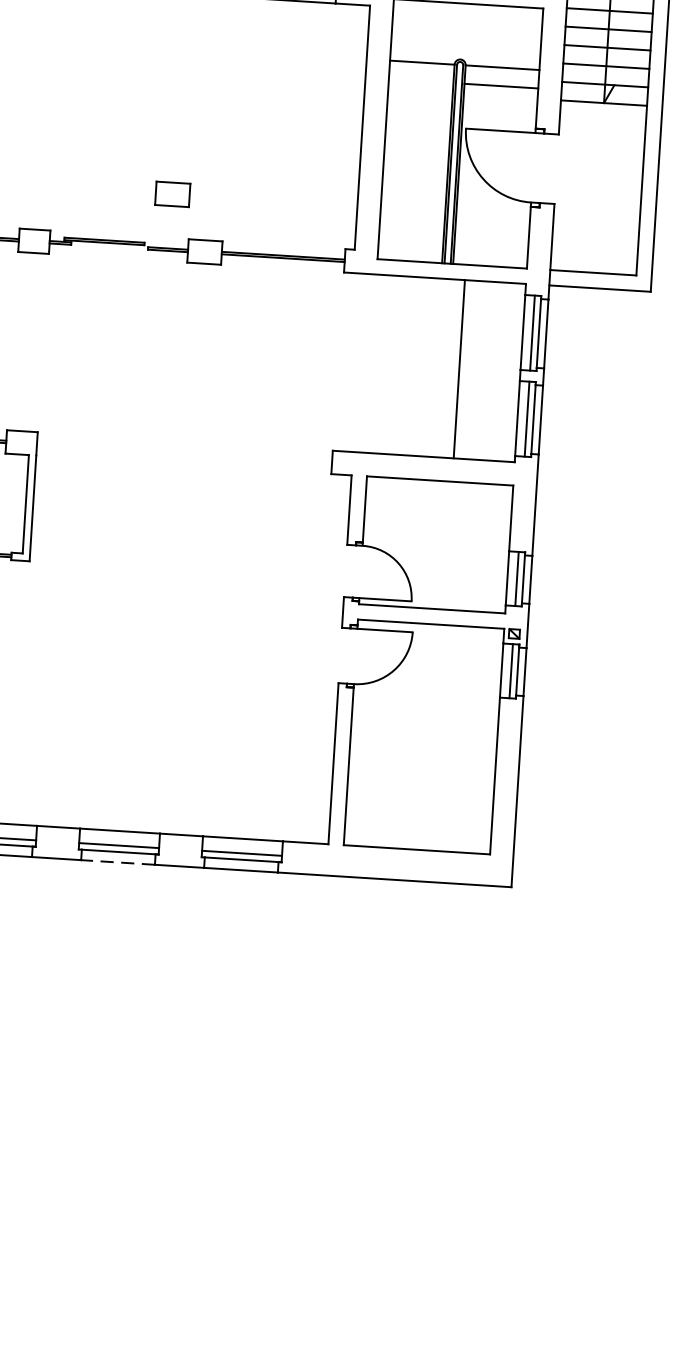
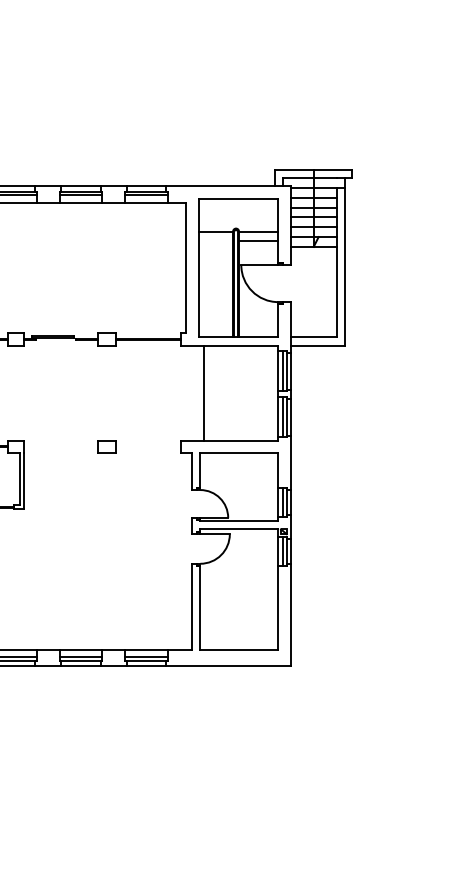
part: (172, 193) -> (106, 446), moved
line: (458, 368) -> (203, 392), moved
line: (118, 862) -> (81, 666), dashed -> solid

